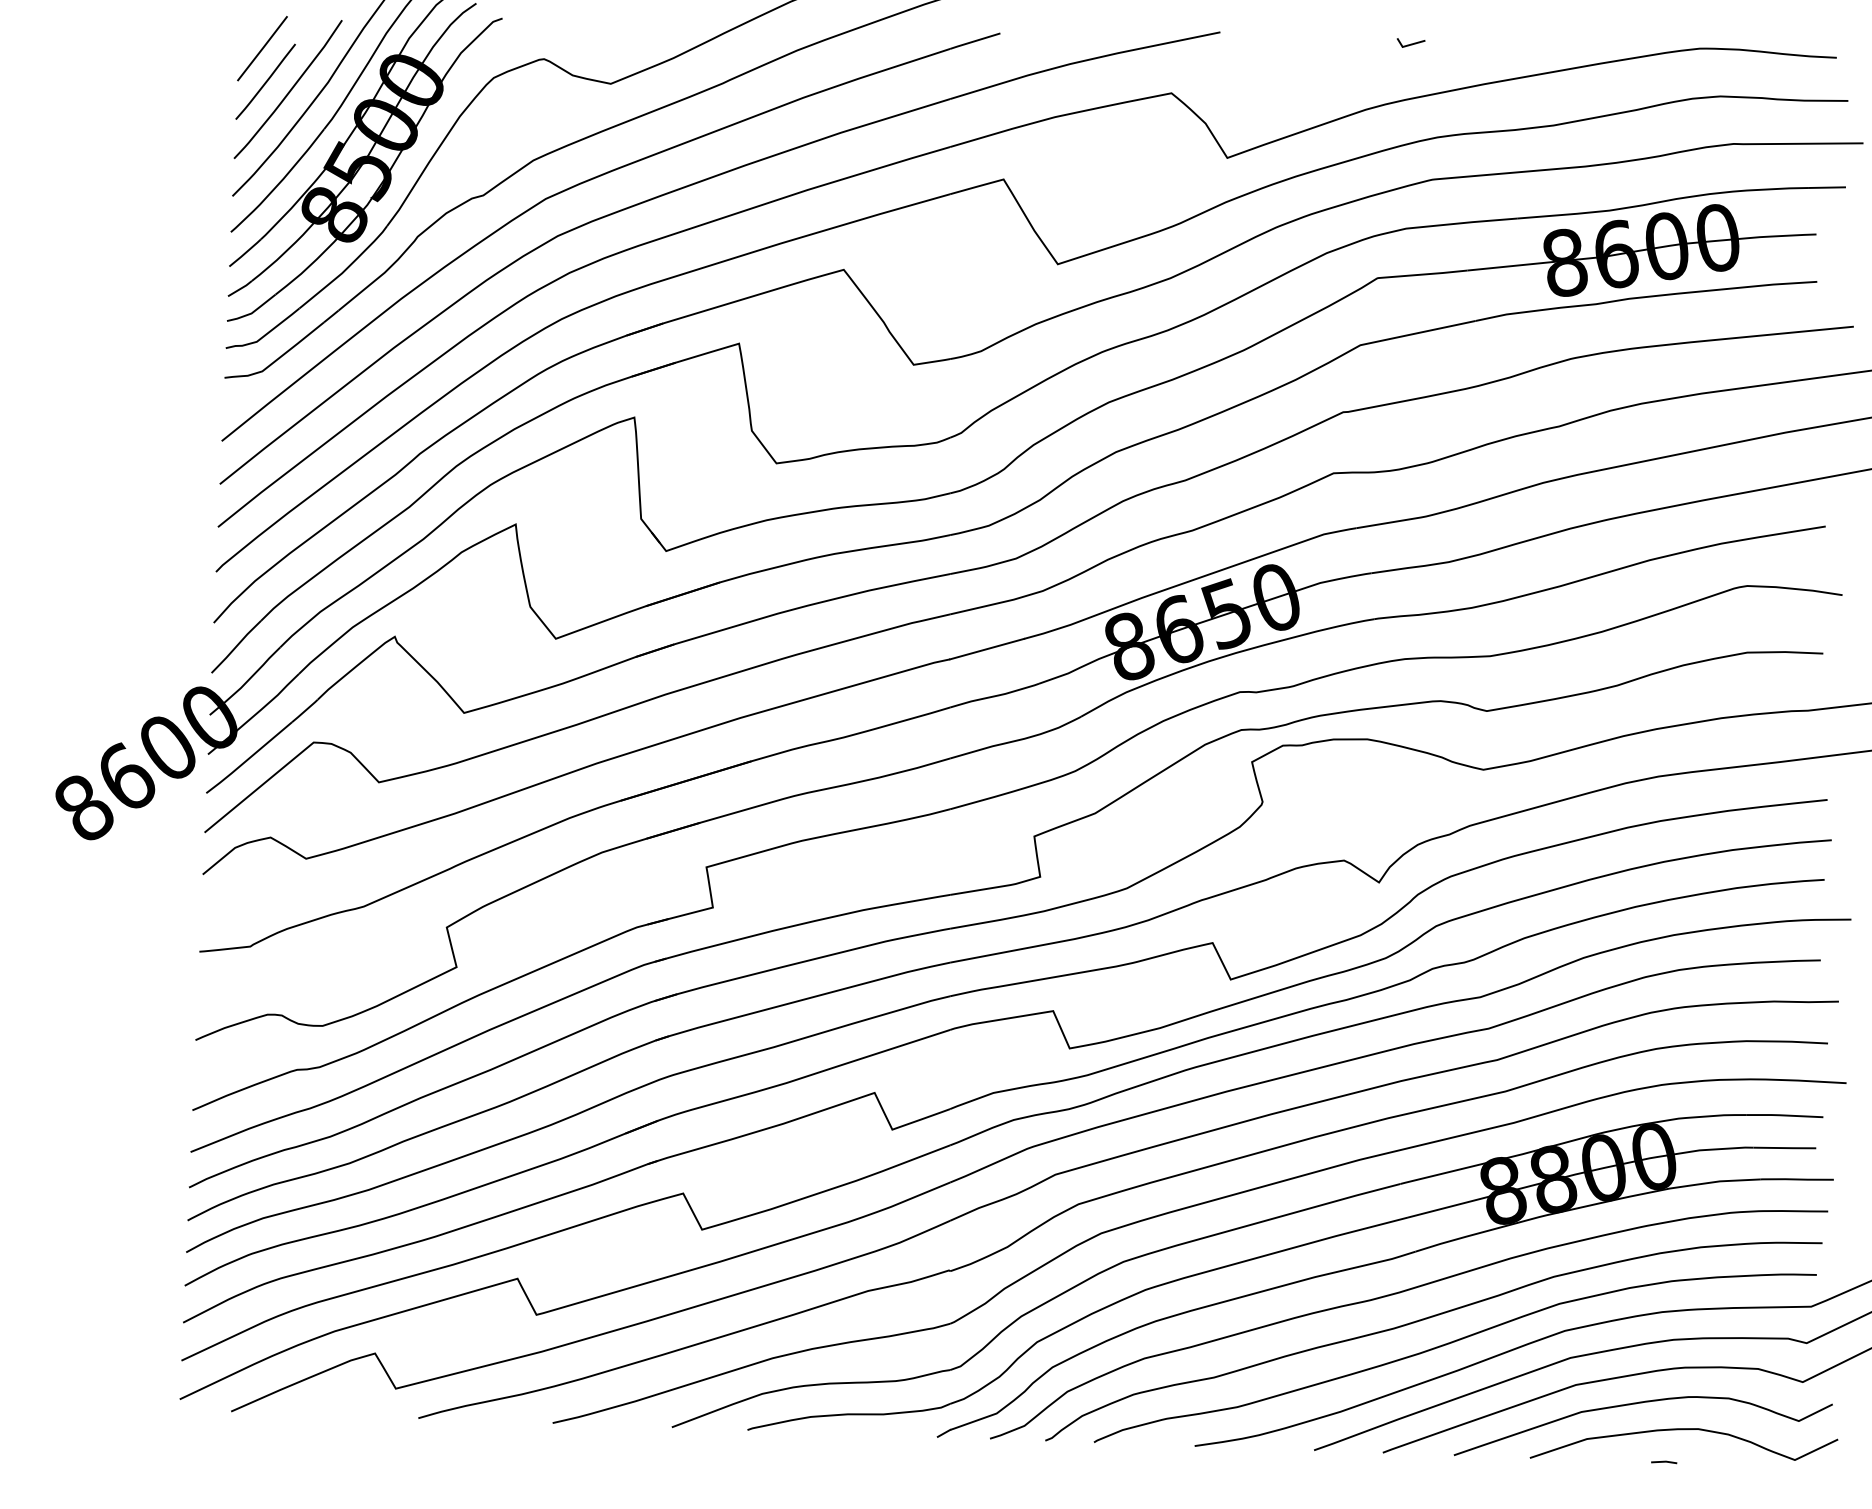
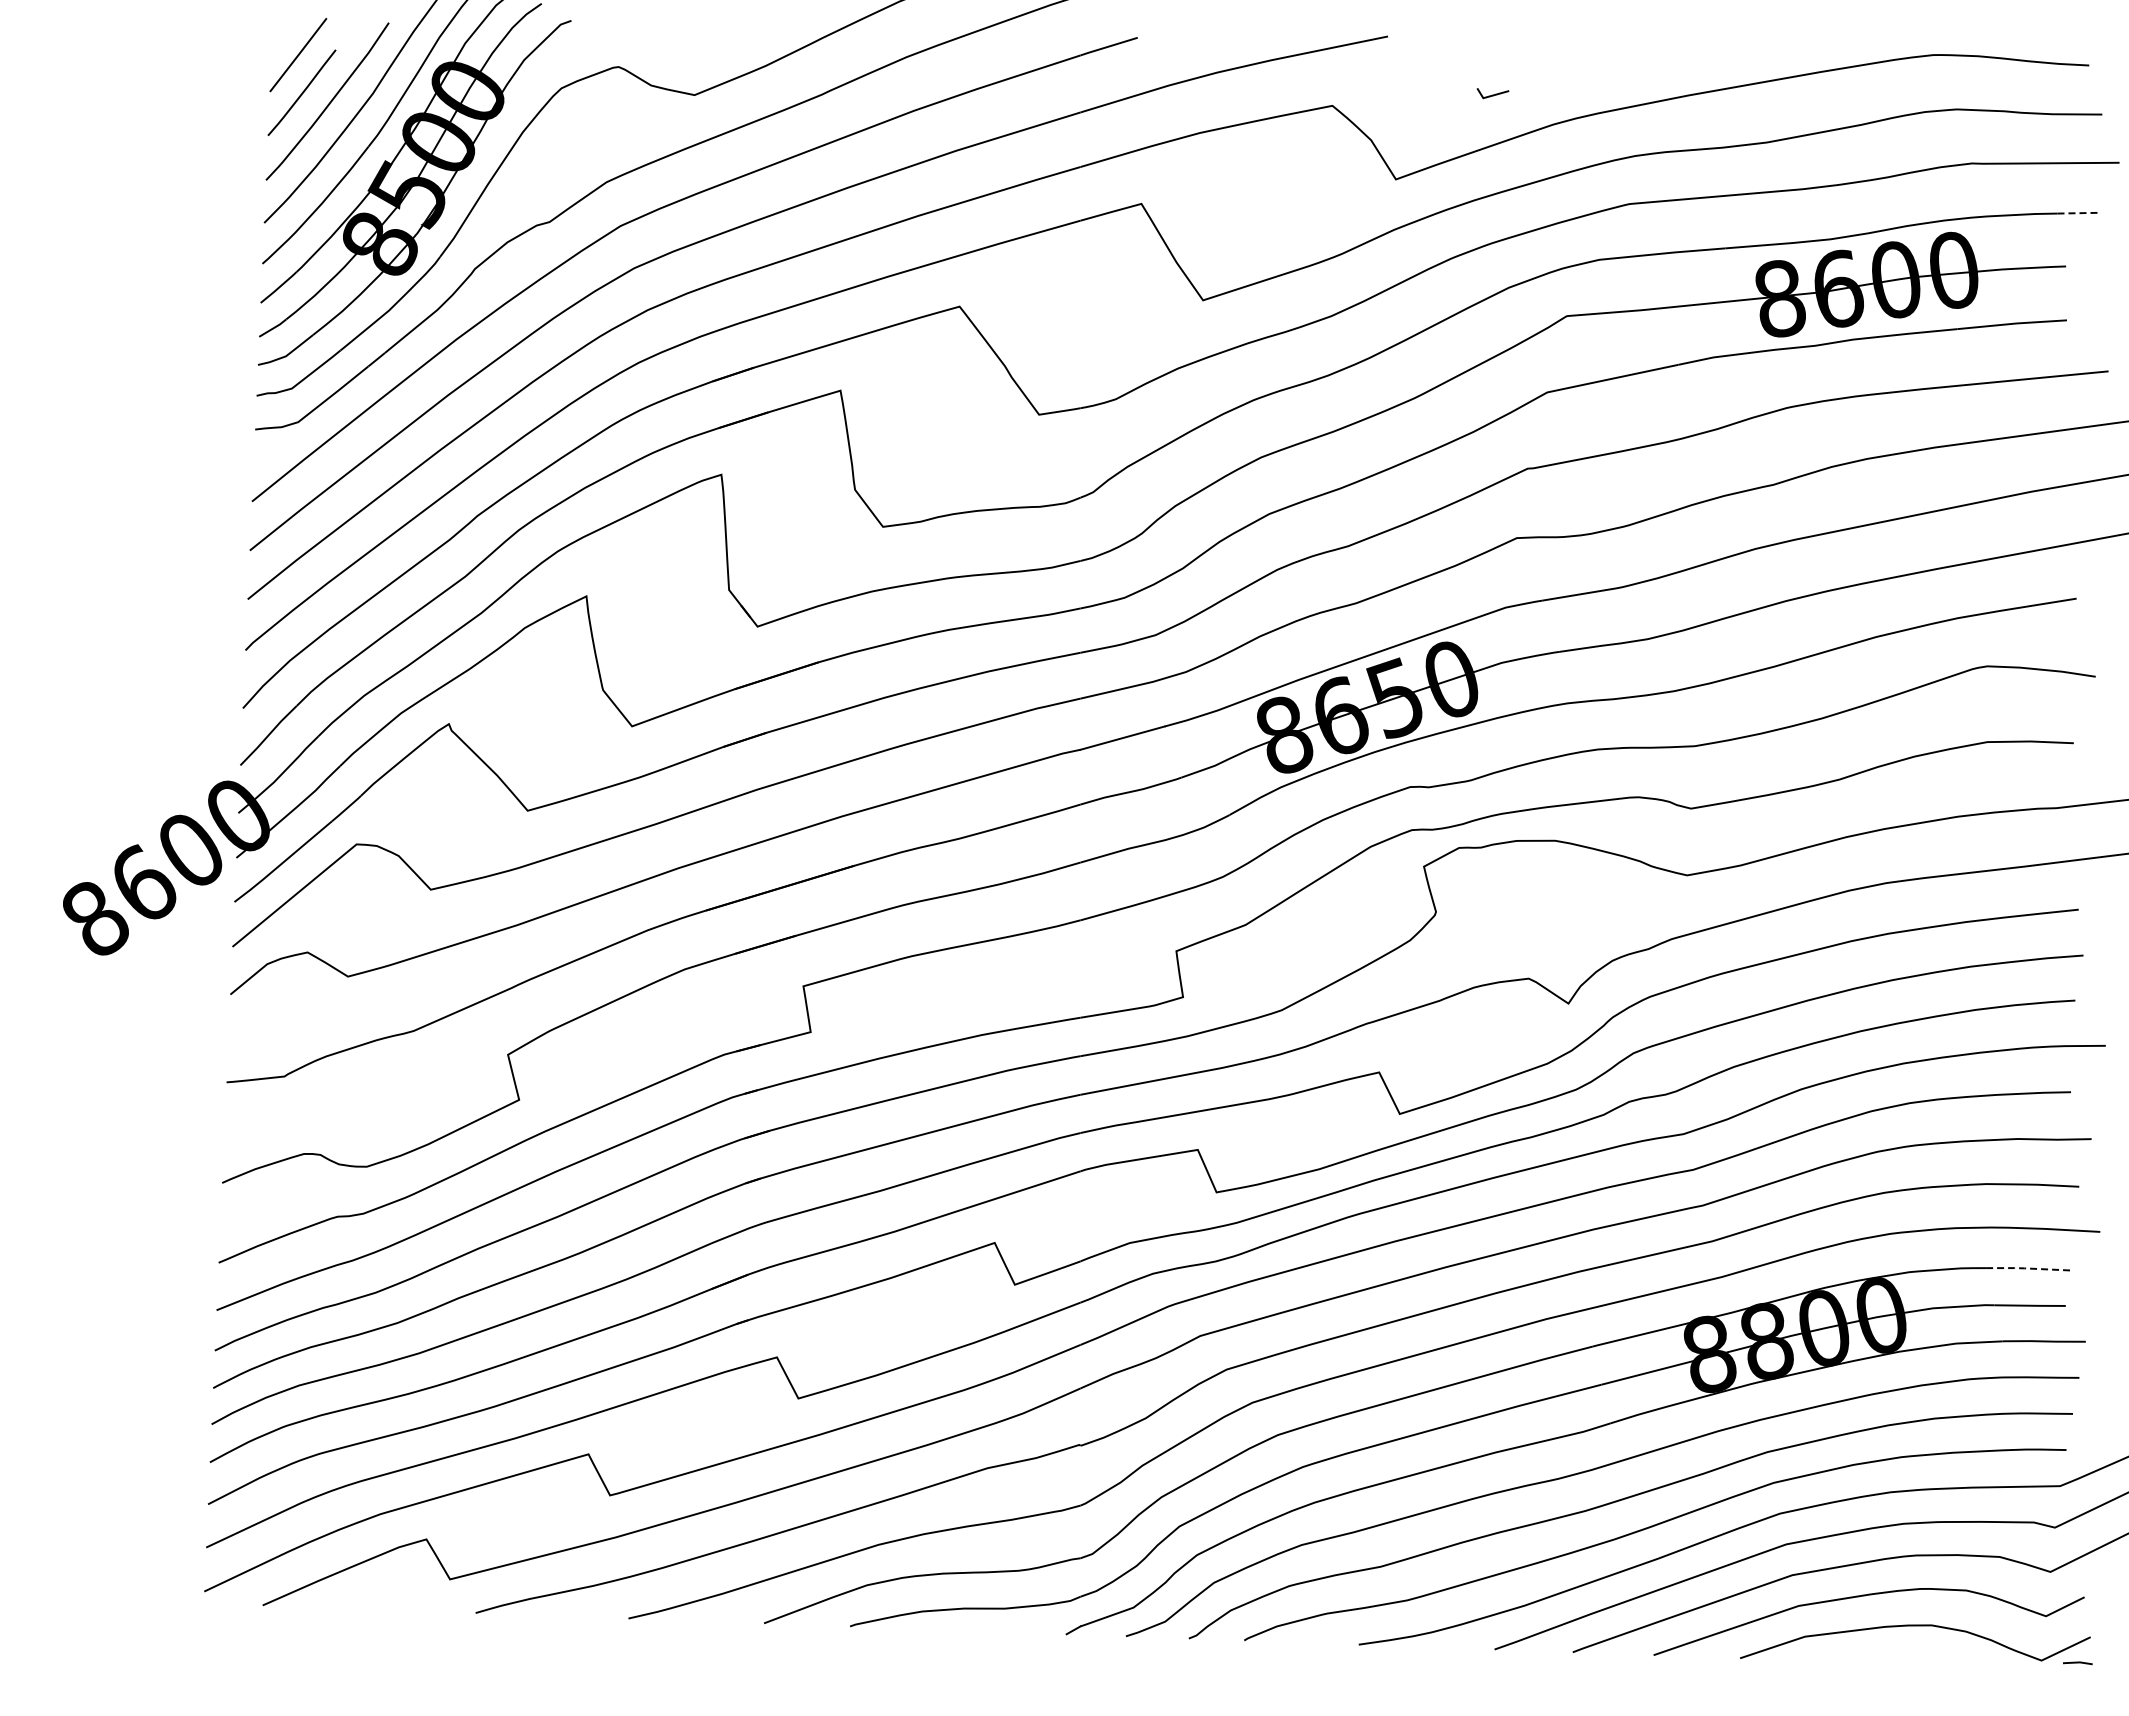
line: (1410, 43) -> (1492, 94), moved
line: (1828, 187) -> (2079, 213), solid -> dashed
line: (1784, 1115) -> (2029, 1268), solid -> dashed
line: (1663, 1462) -> (2077, 1663), moved

